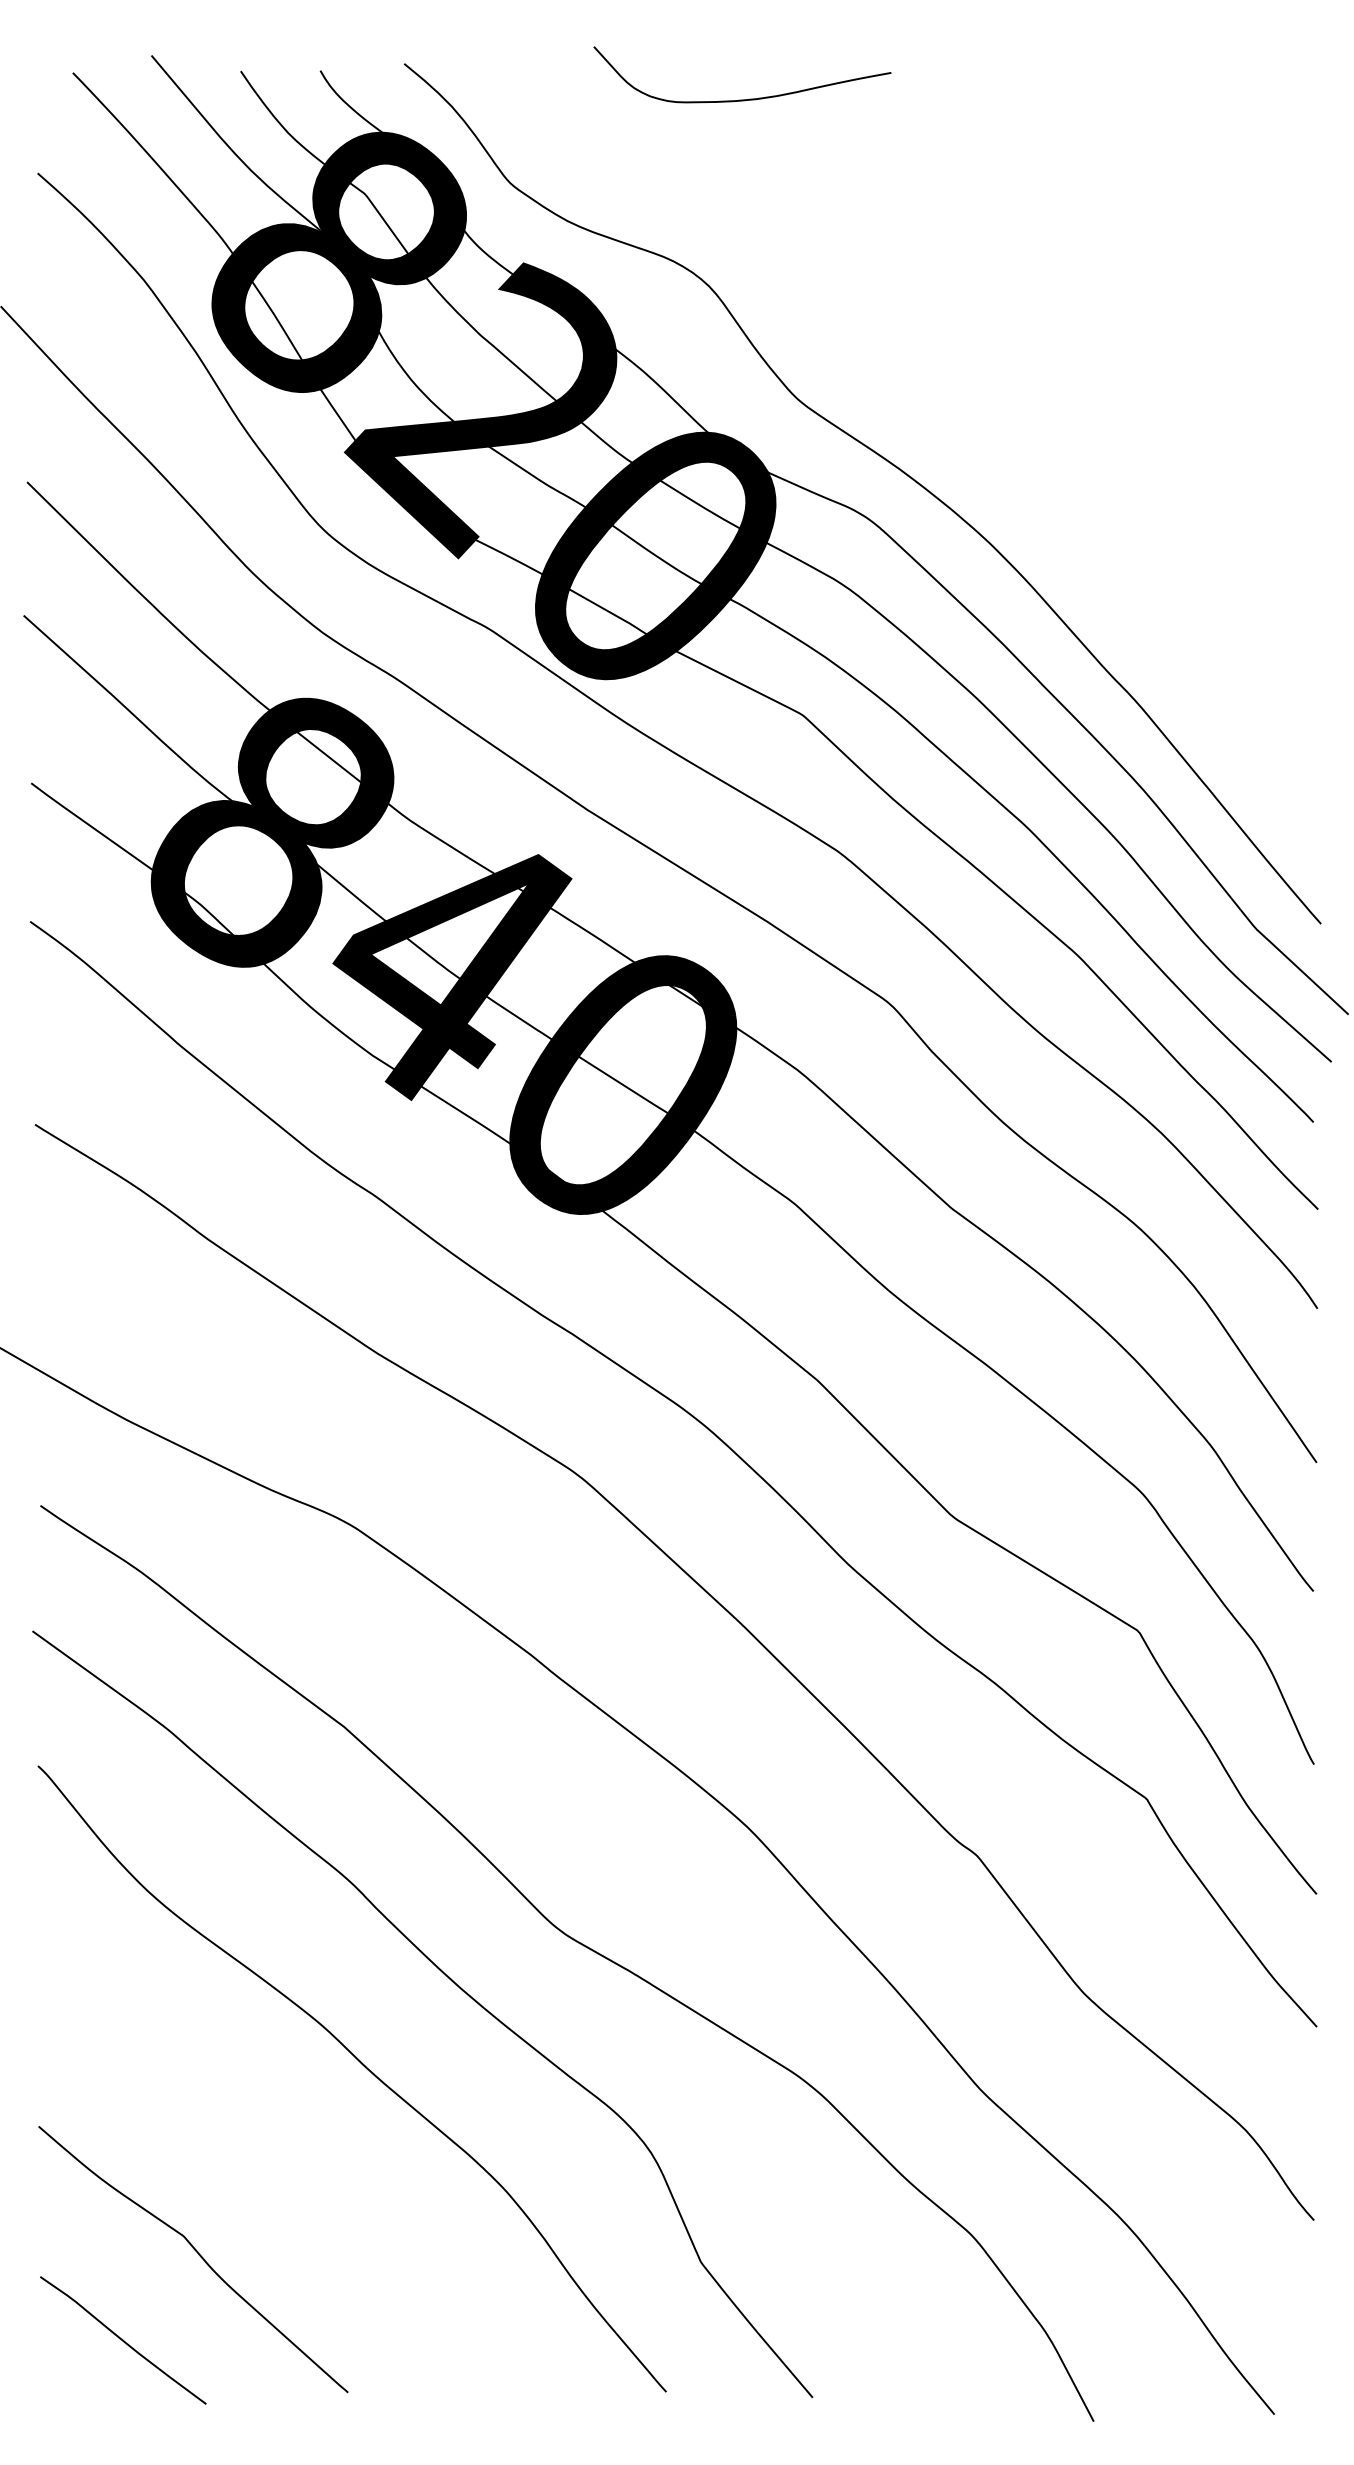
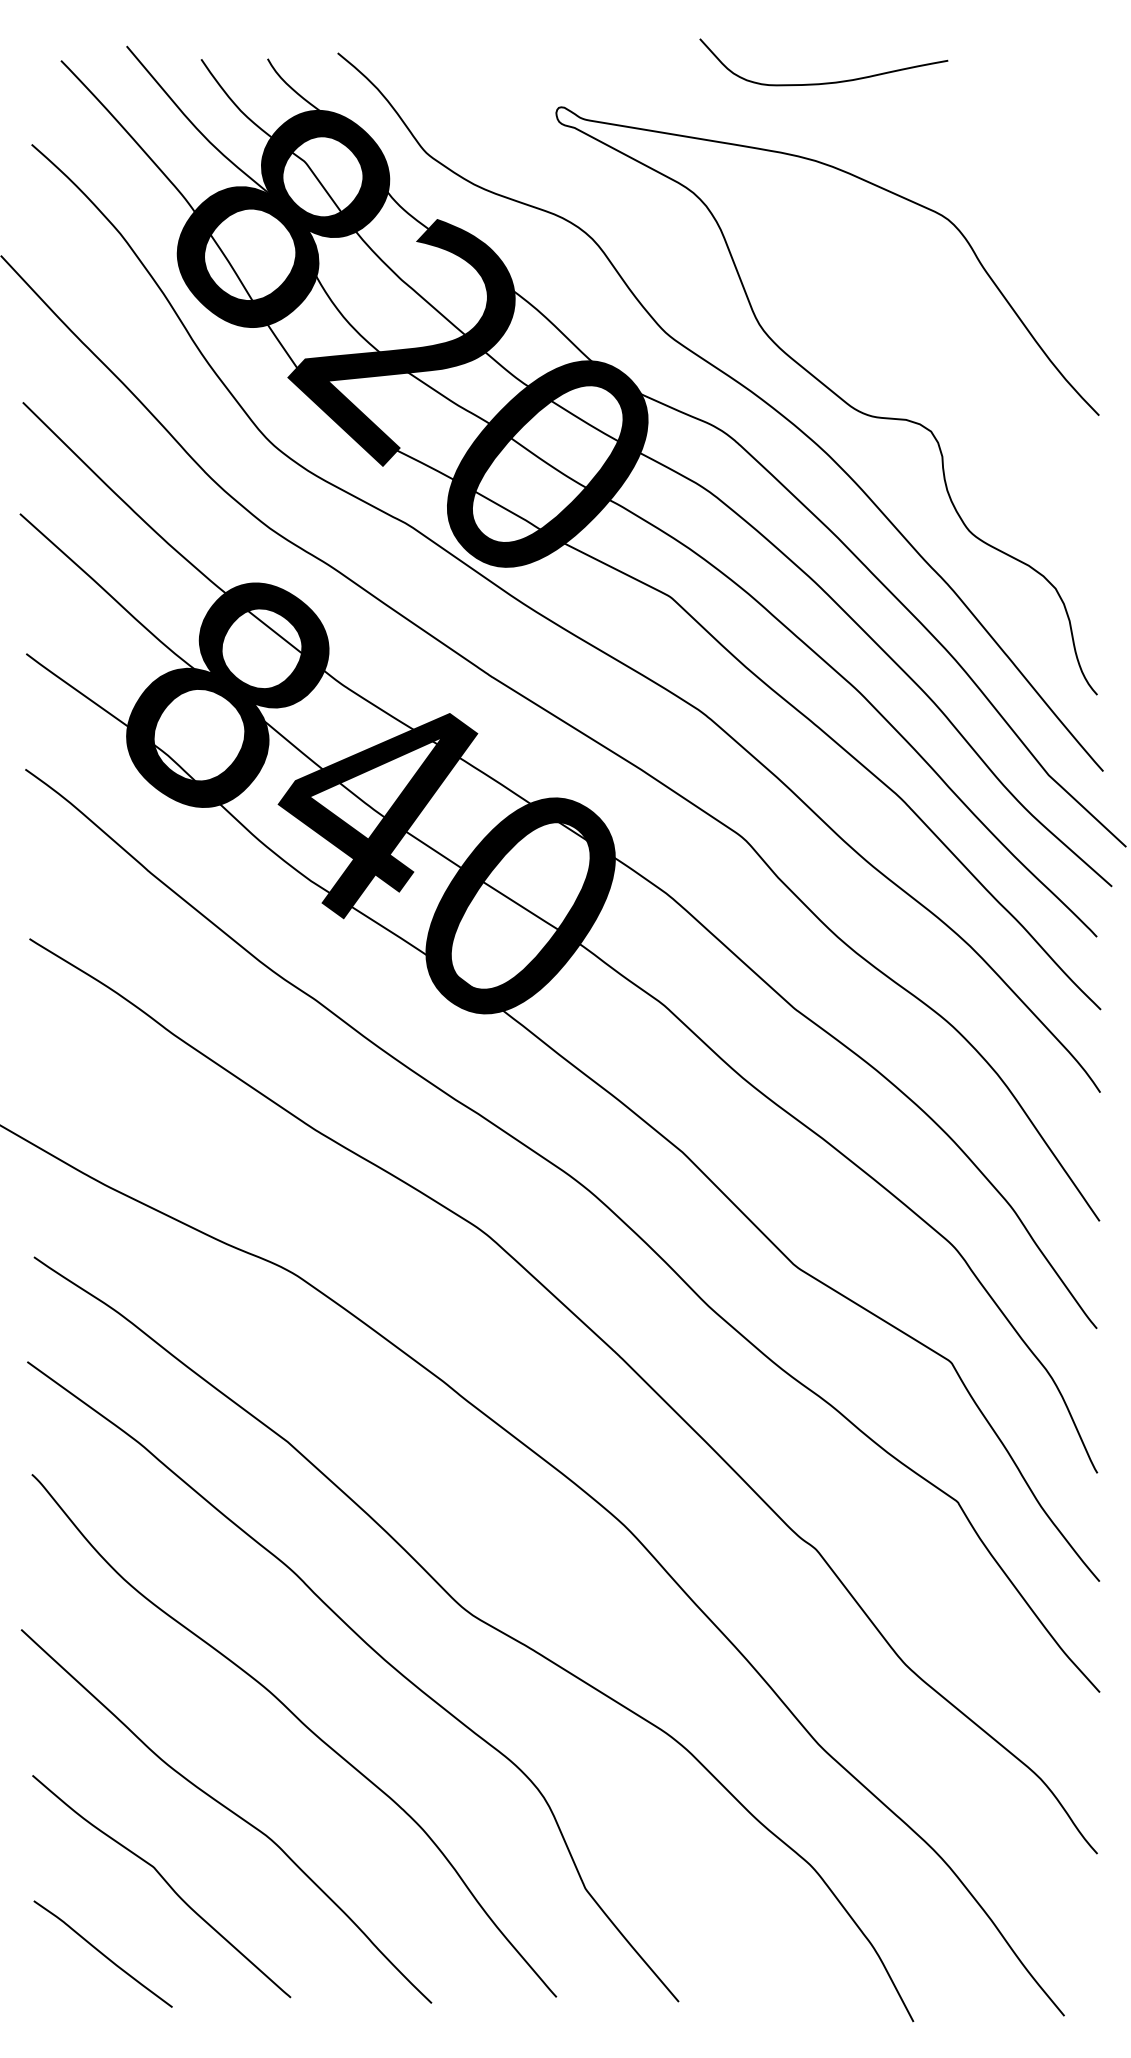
curve: (749, 98) -> (829, 82), moved
curve: (997, 471) -> (833, 393), added
curve: (273, 2168) -> (228, 1810), added

